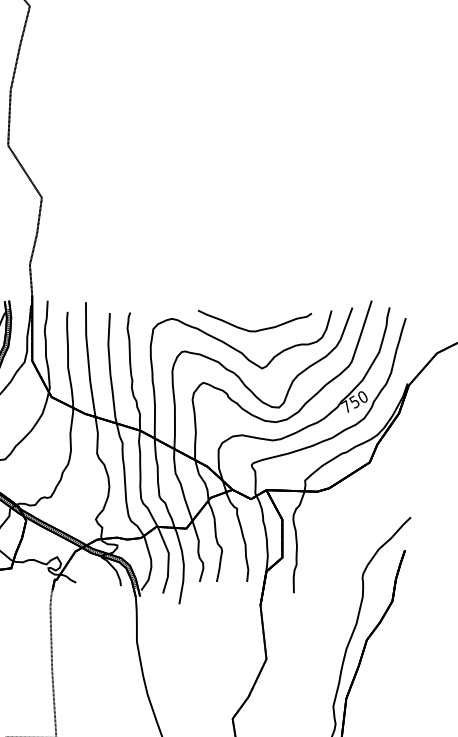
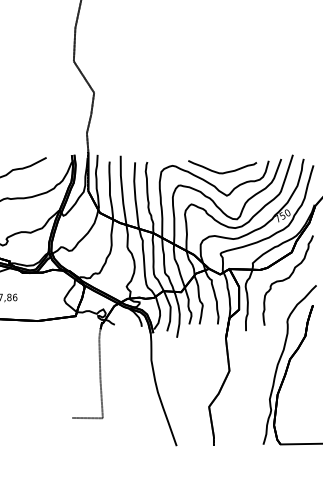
part: (362, 509) -> (287, 280), added

